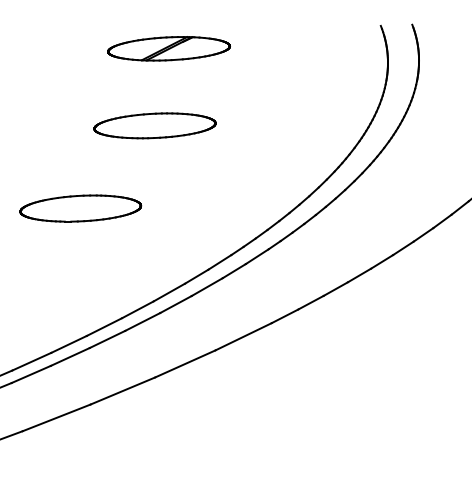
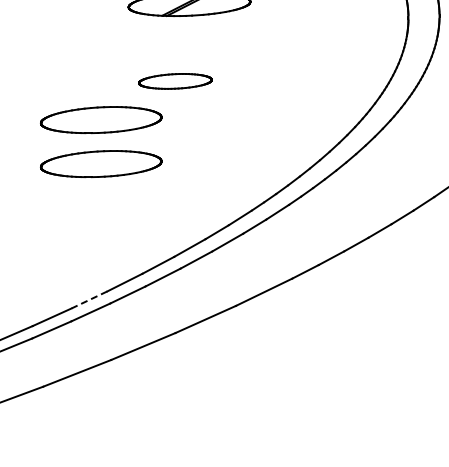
part: (154, 125) -> (174, 81), size x0.6
part: (80, 164) -> (100, 120), added
line: (69, 344) -> (89, 300), solid -> dashed

